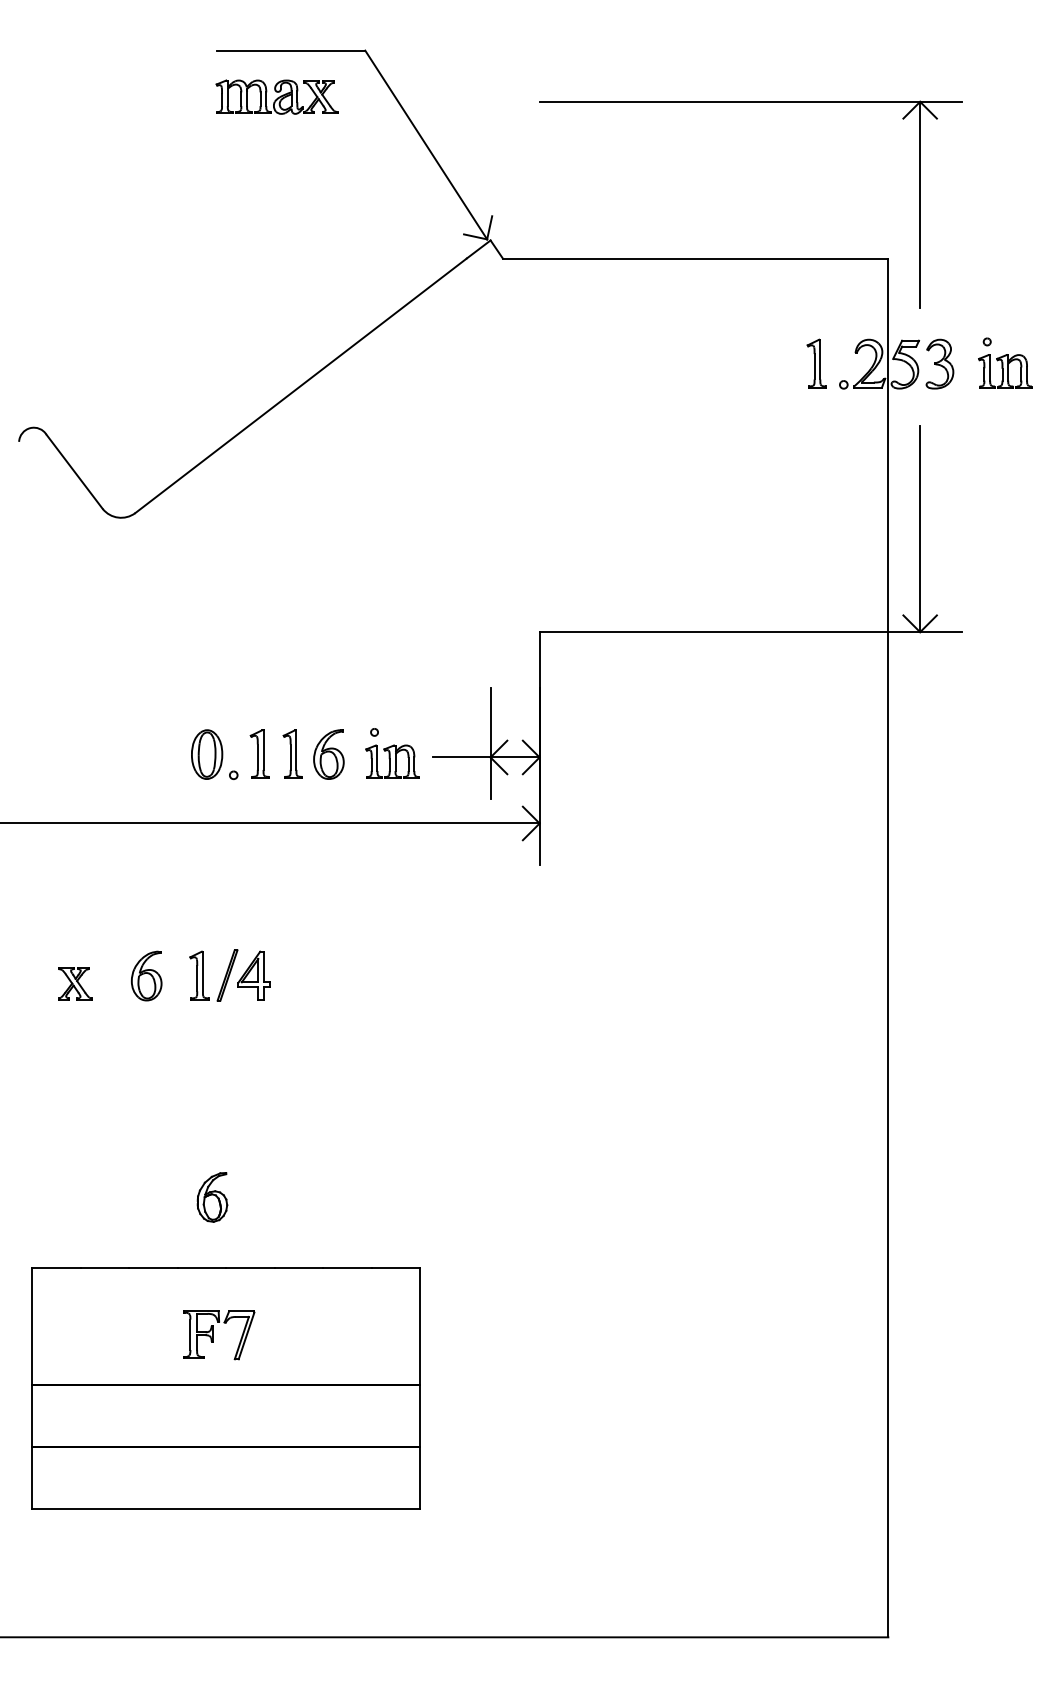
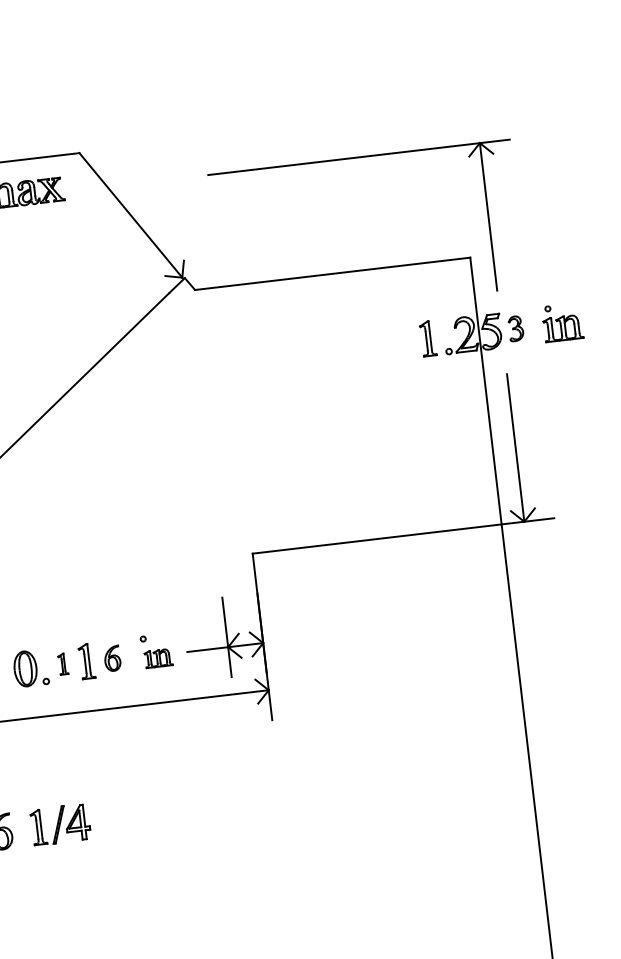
part: (939, 363) -> (515, 328), size x0.7
part: (259, 753) -> (62, 663), size x0.6
part: (328, 754) -> (112, 658), size x0.7
part: (392, 761) -> (158, 658), size x0.7

